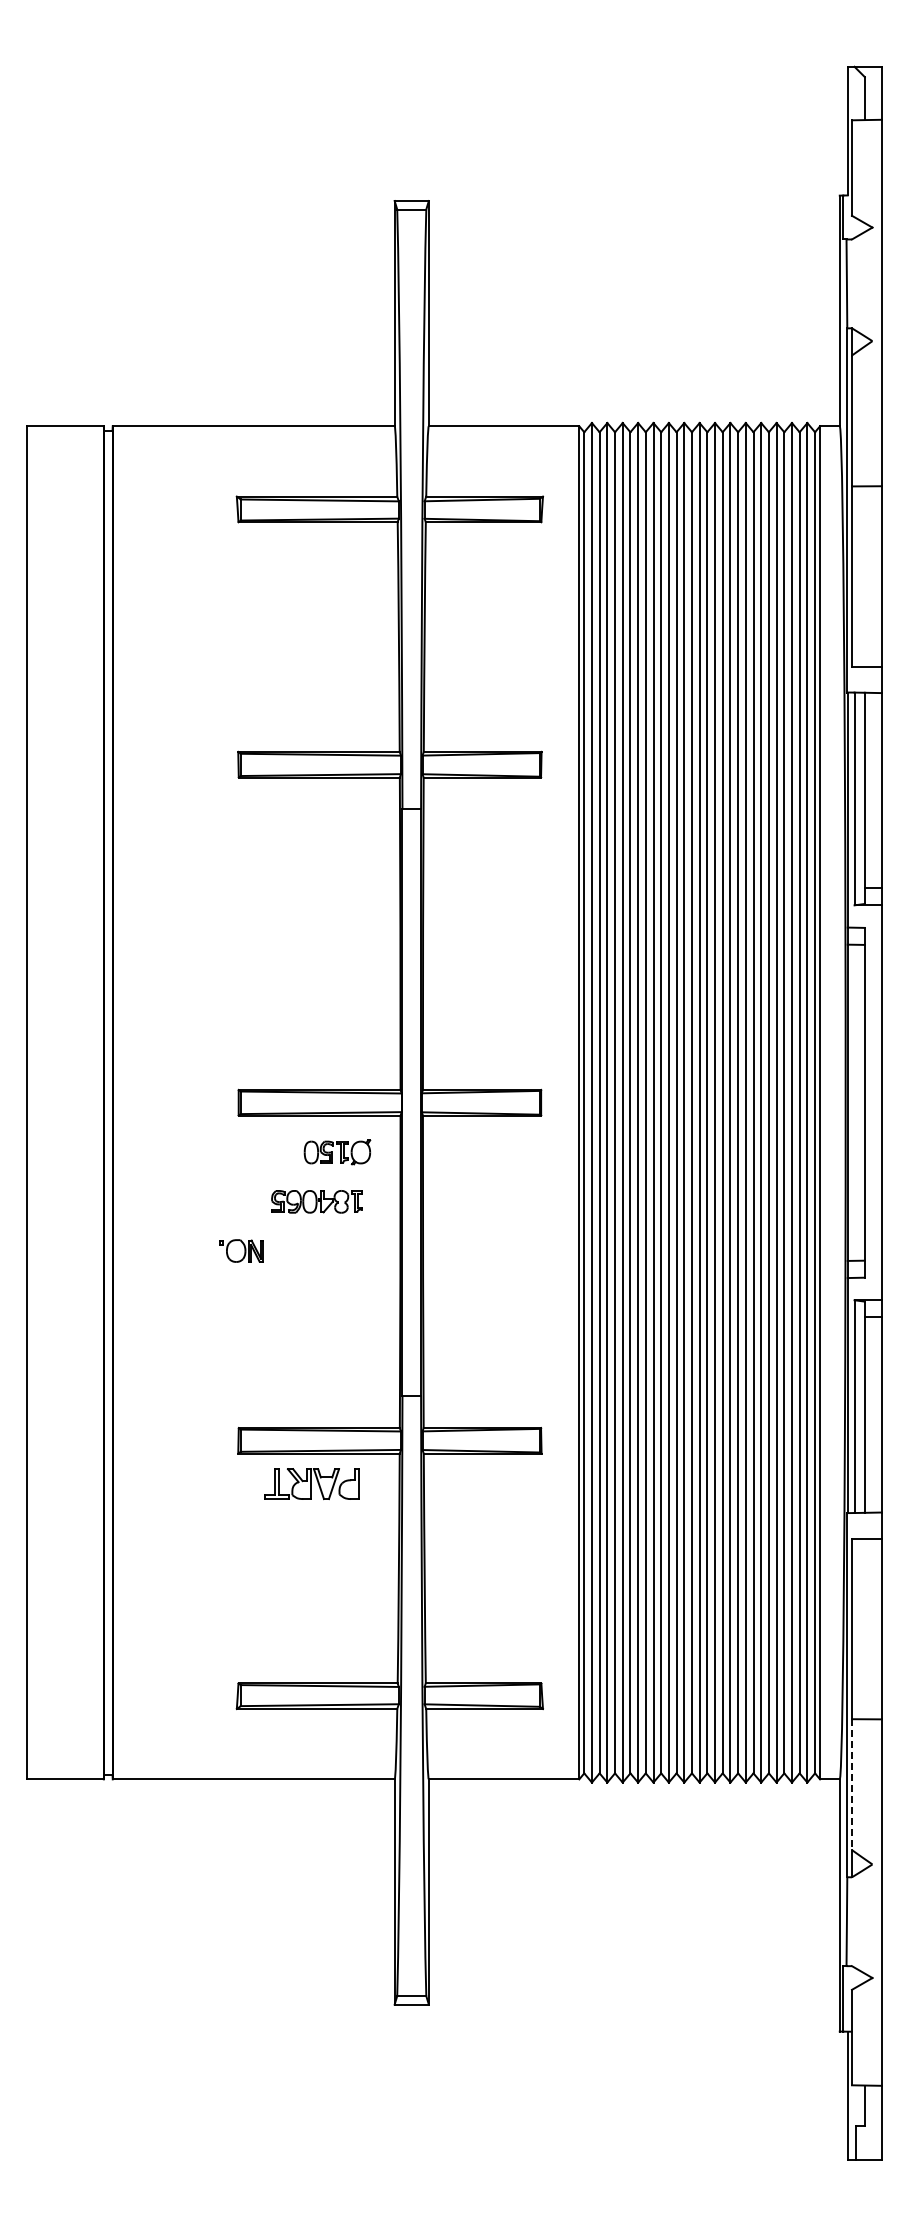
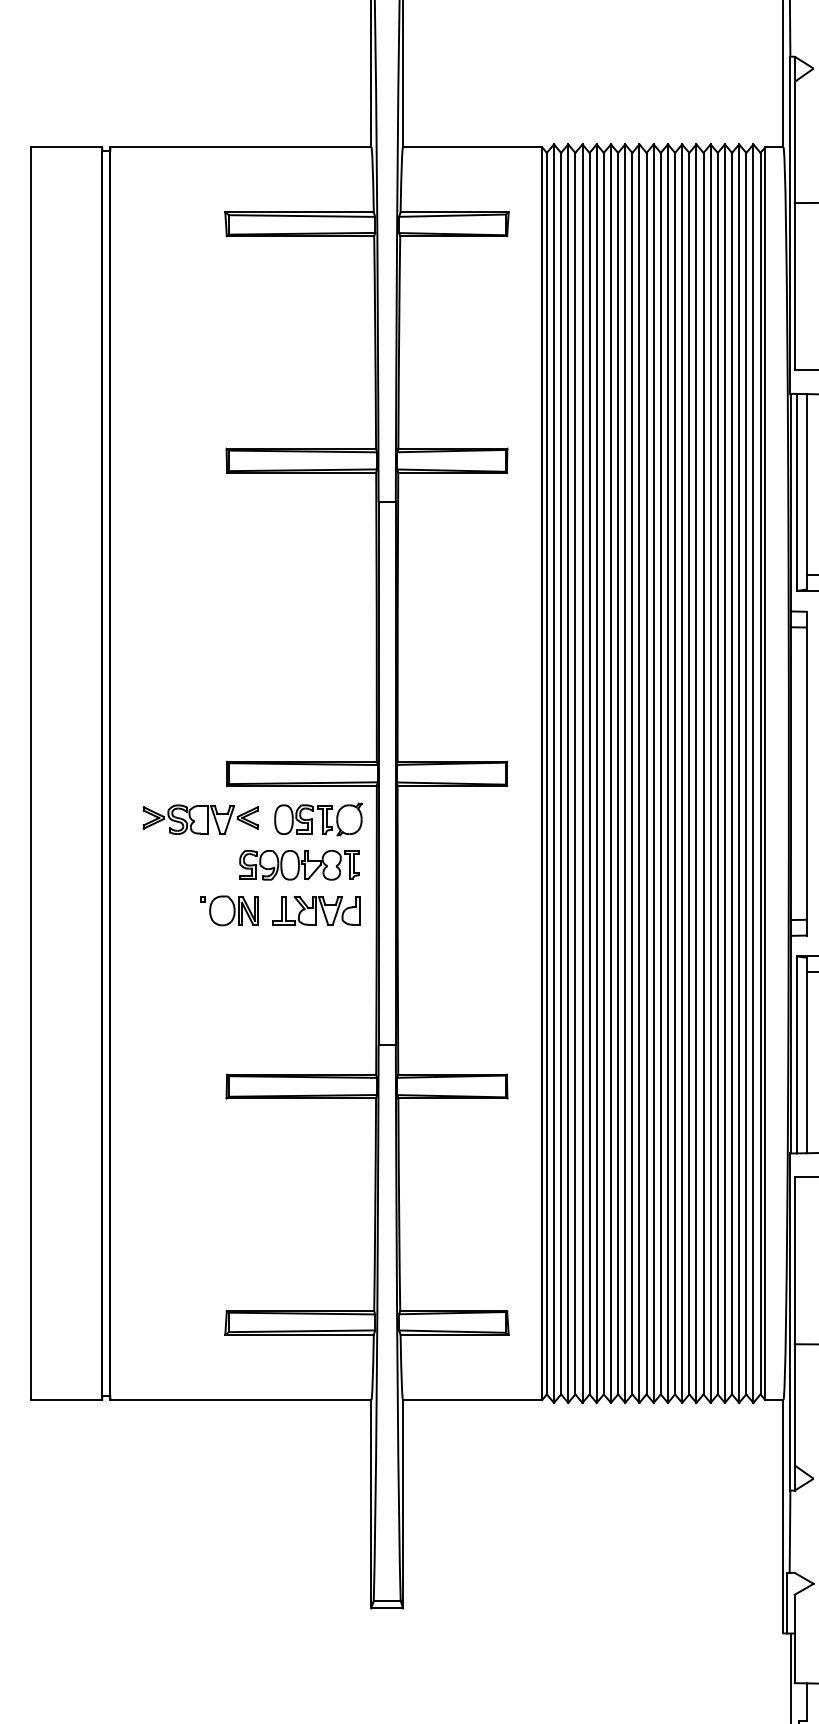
part: (209, 1152) -> (199, 819), added
part: (337, 1152) -> (318, 819), size x1.43
part: (316, 1201) -> (299, 865), size x1.43
part: (241, 1250) -> (229, 910), size x1.43
part: (311, 1484) -> (316, 911), moved
line: (851, 1785) -> (794, 1405), dashed -> solid

